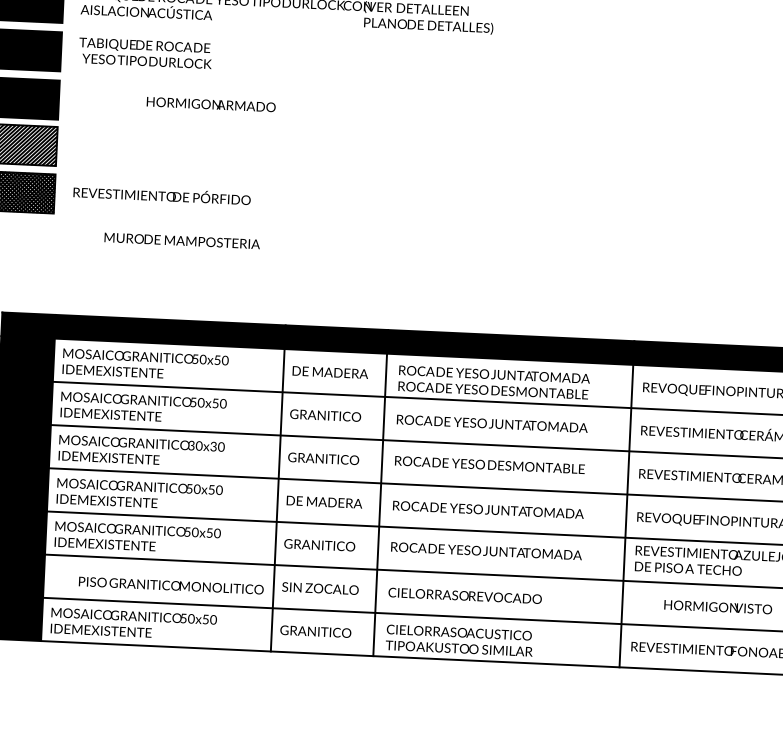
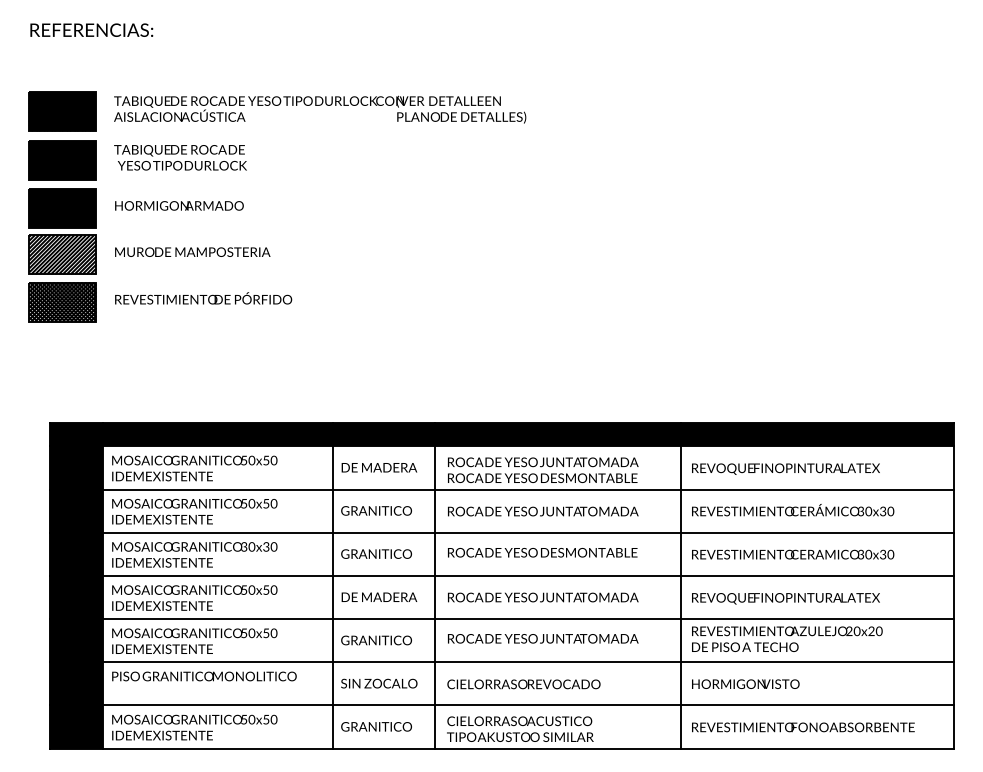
text: (211, 104) -> (179, 205), moved
text: (182, 240) -> (192, 251), moved
text: (171, 585) -> (204, 676), moved
text: (717, 606) -> (745, 683), moved

